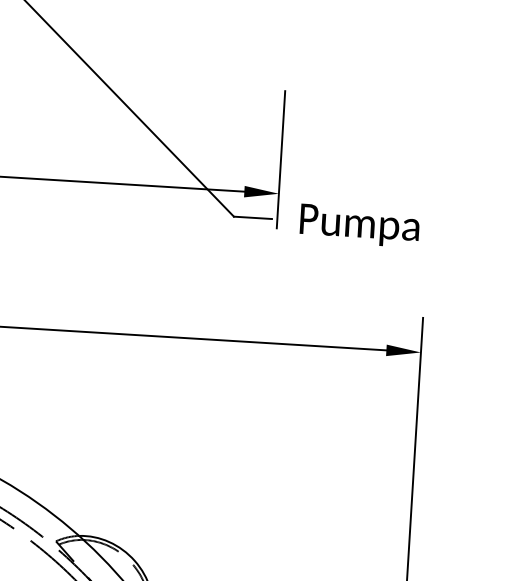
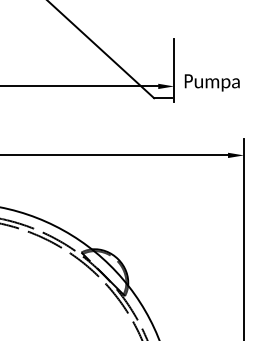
text: (358, 224) -> (211, 82), moved

